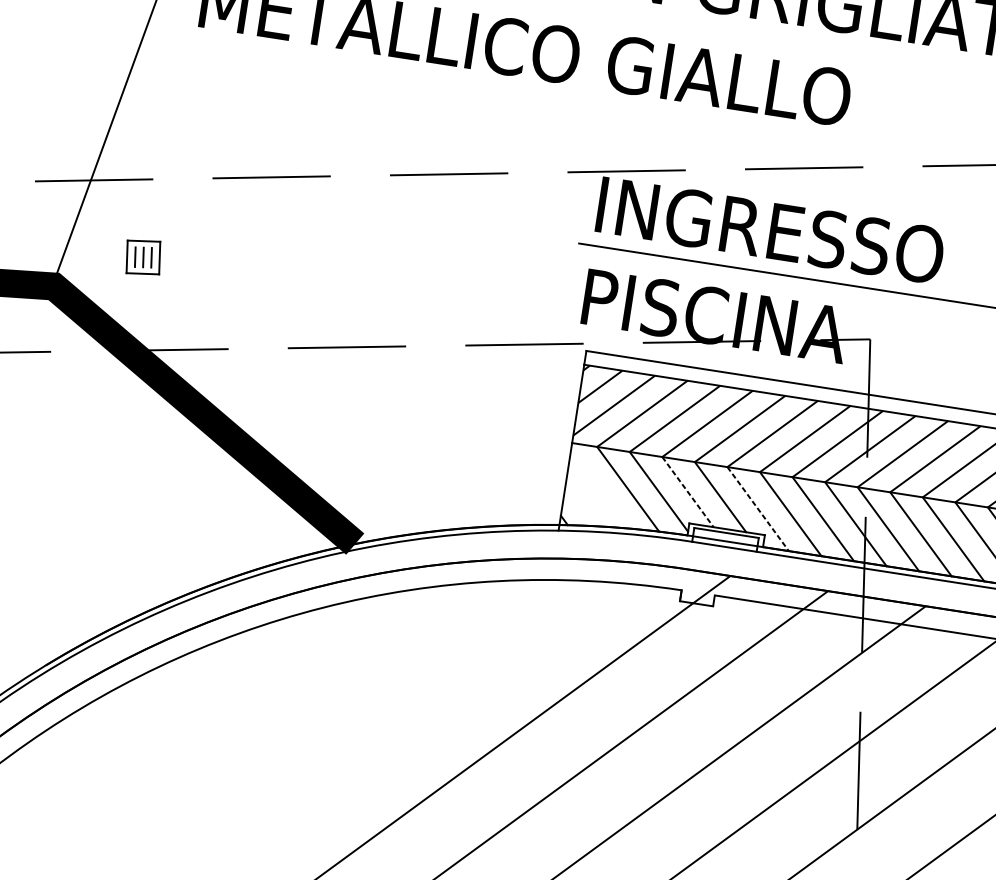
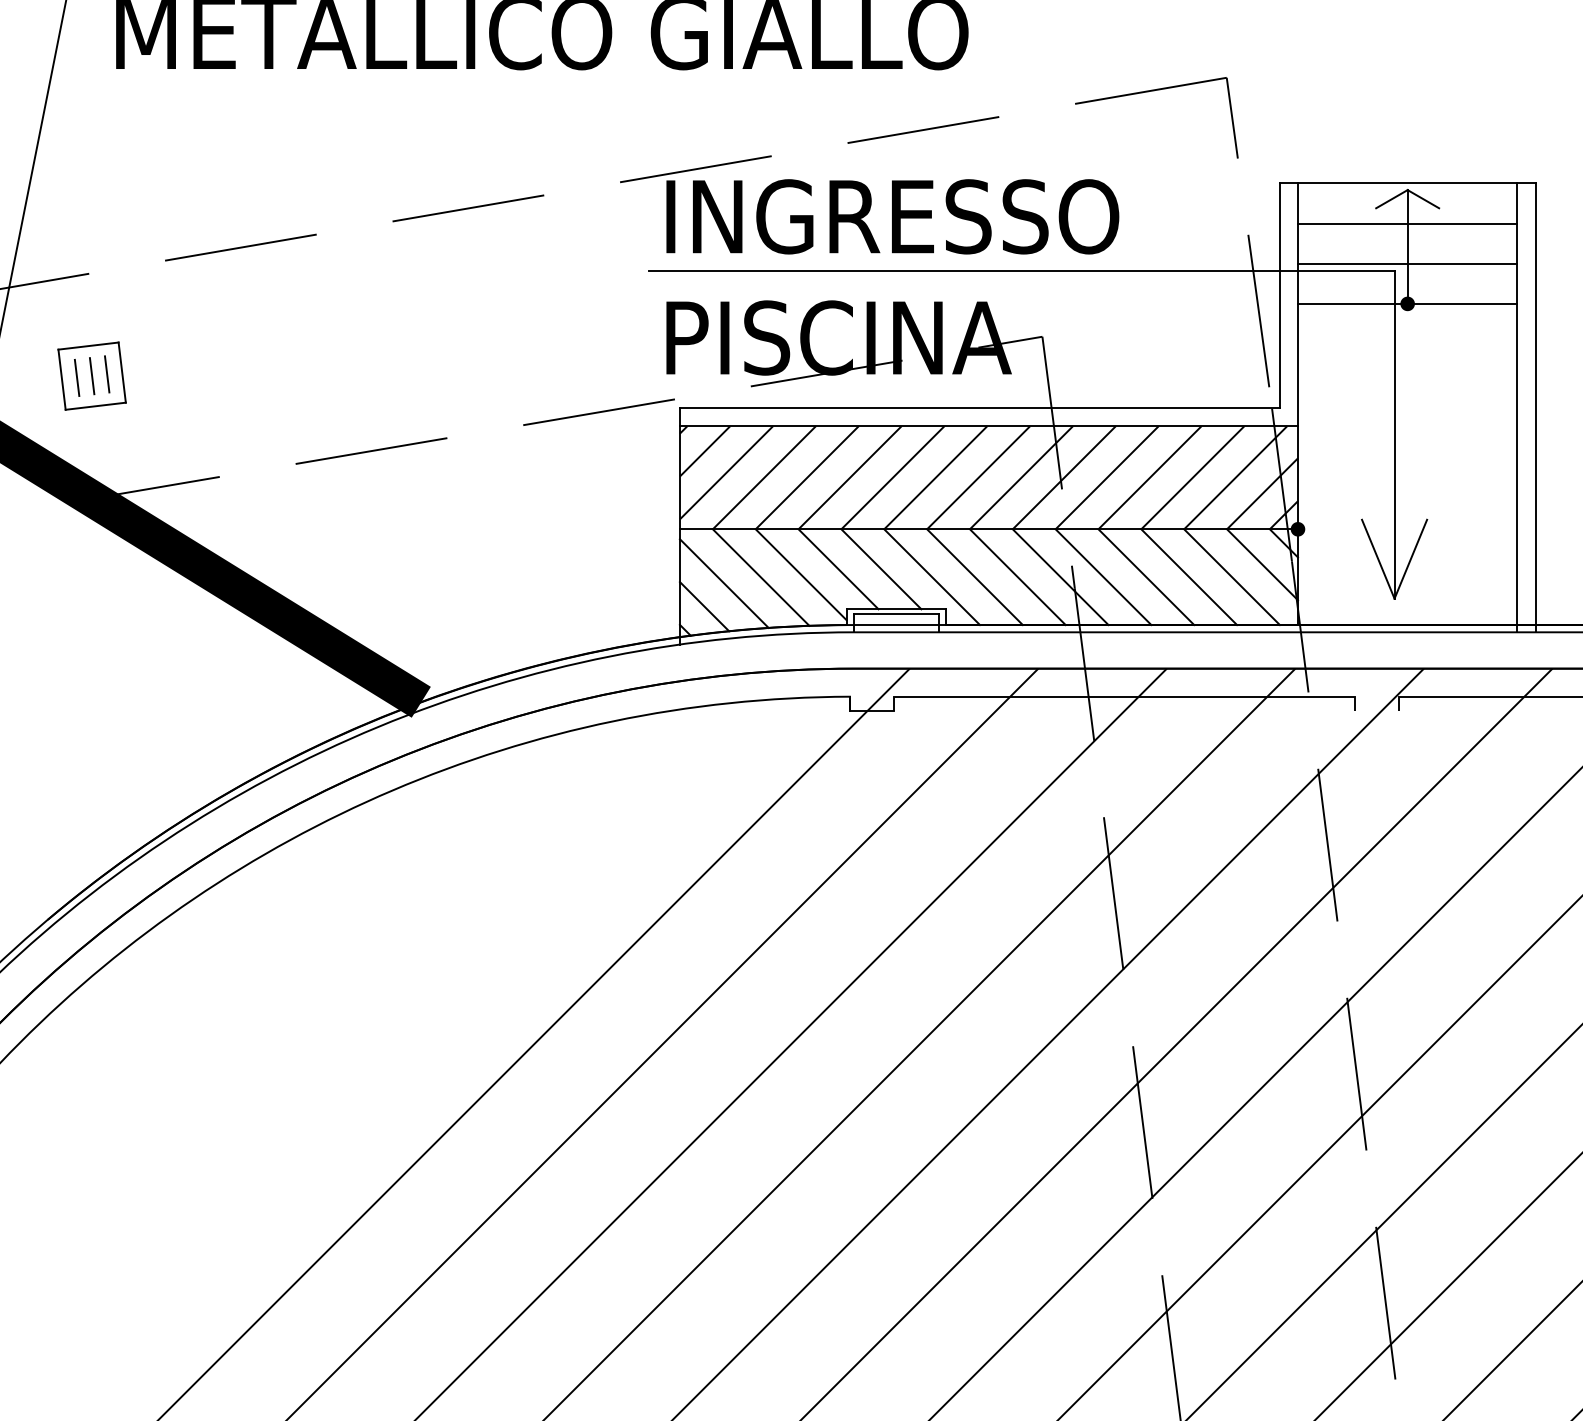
part: (143, 256) -> (91, 375), size x1.43
line: (598, 489) -> (723, 583), added
line: (687, 492) -> (838, 569), dashed -> solid
line: (581, 504) -> (704, 606), added
line: (758, 509) -> (932, 577), dashed -> solid

